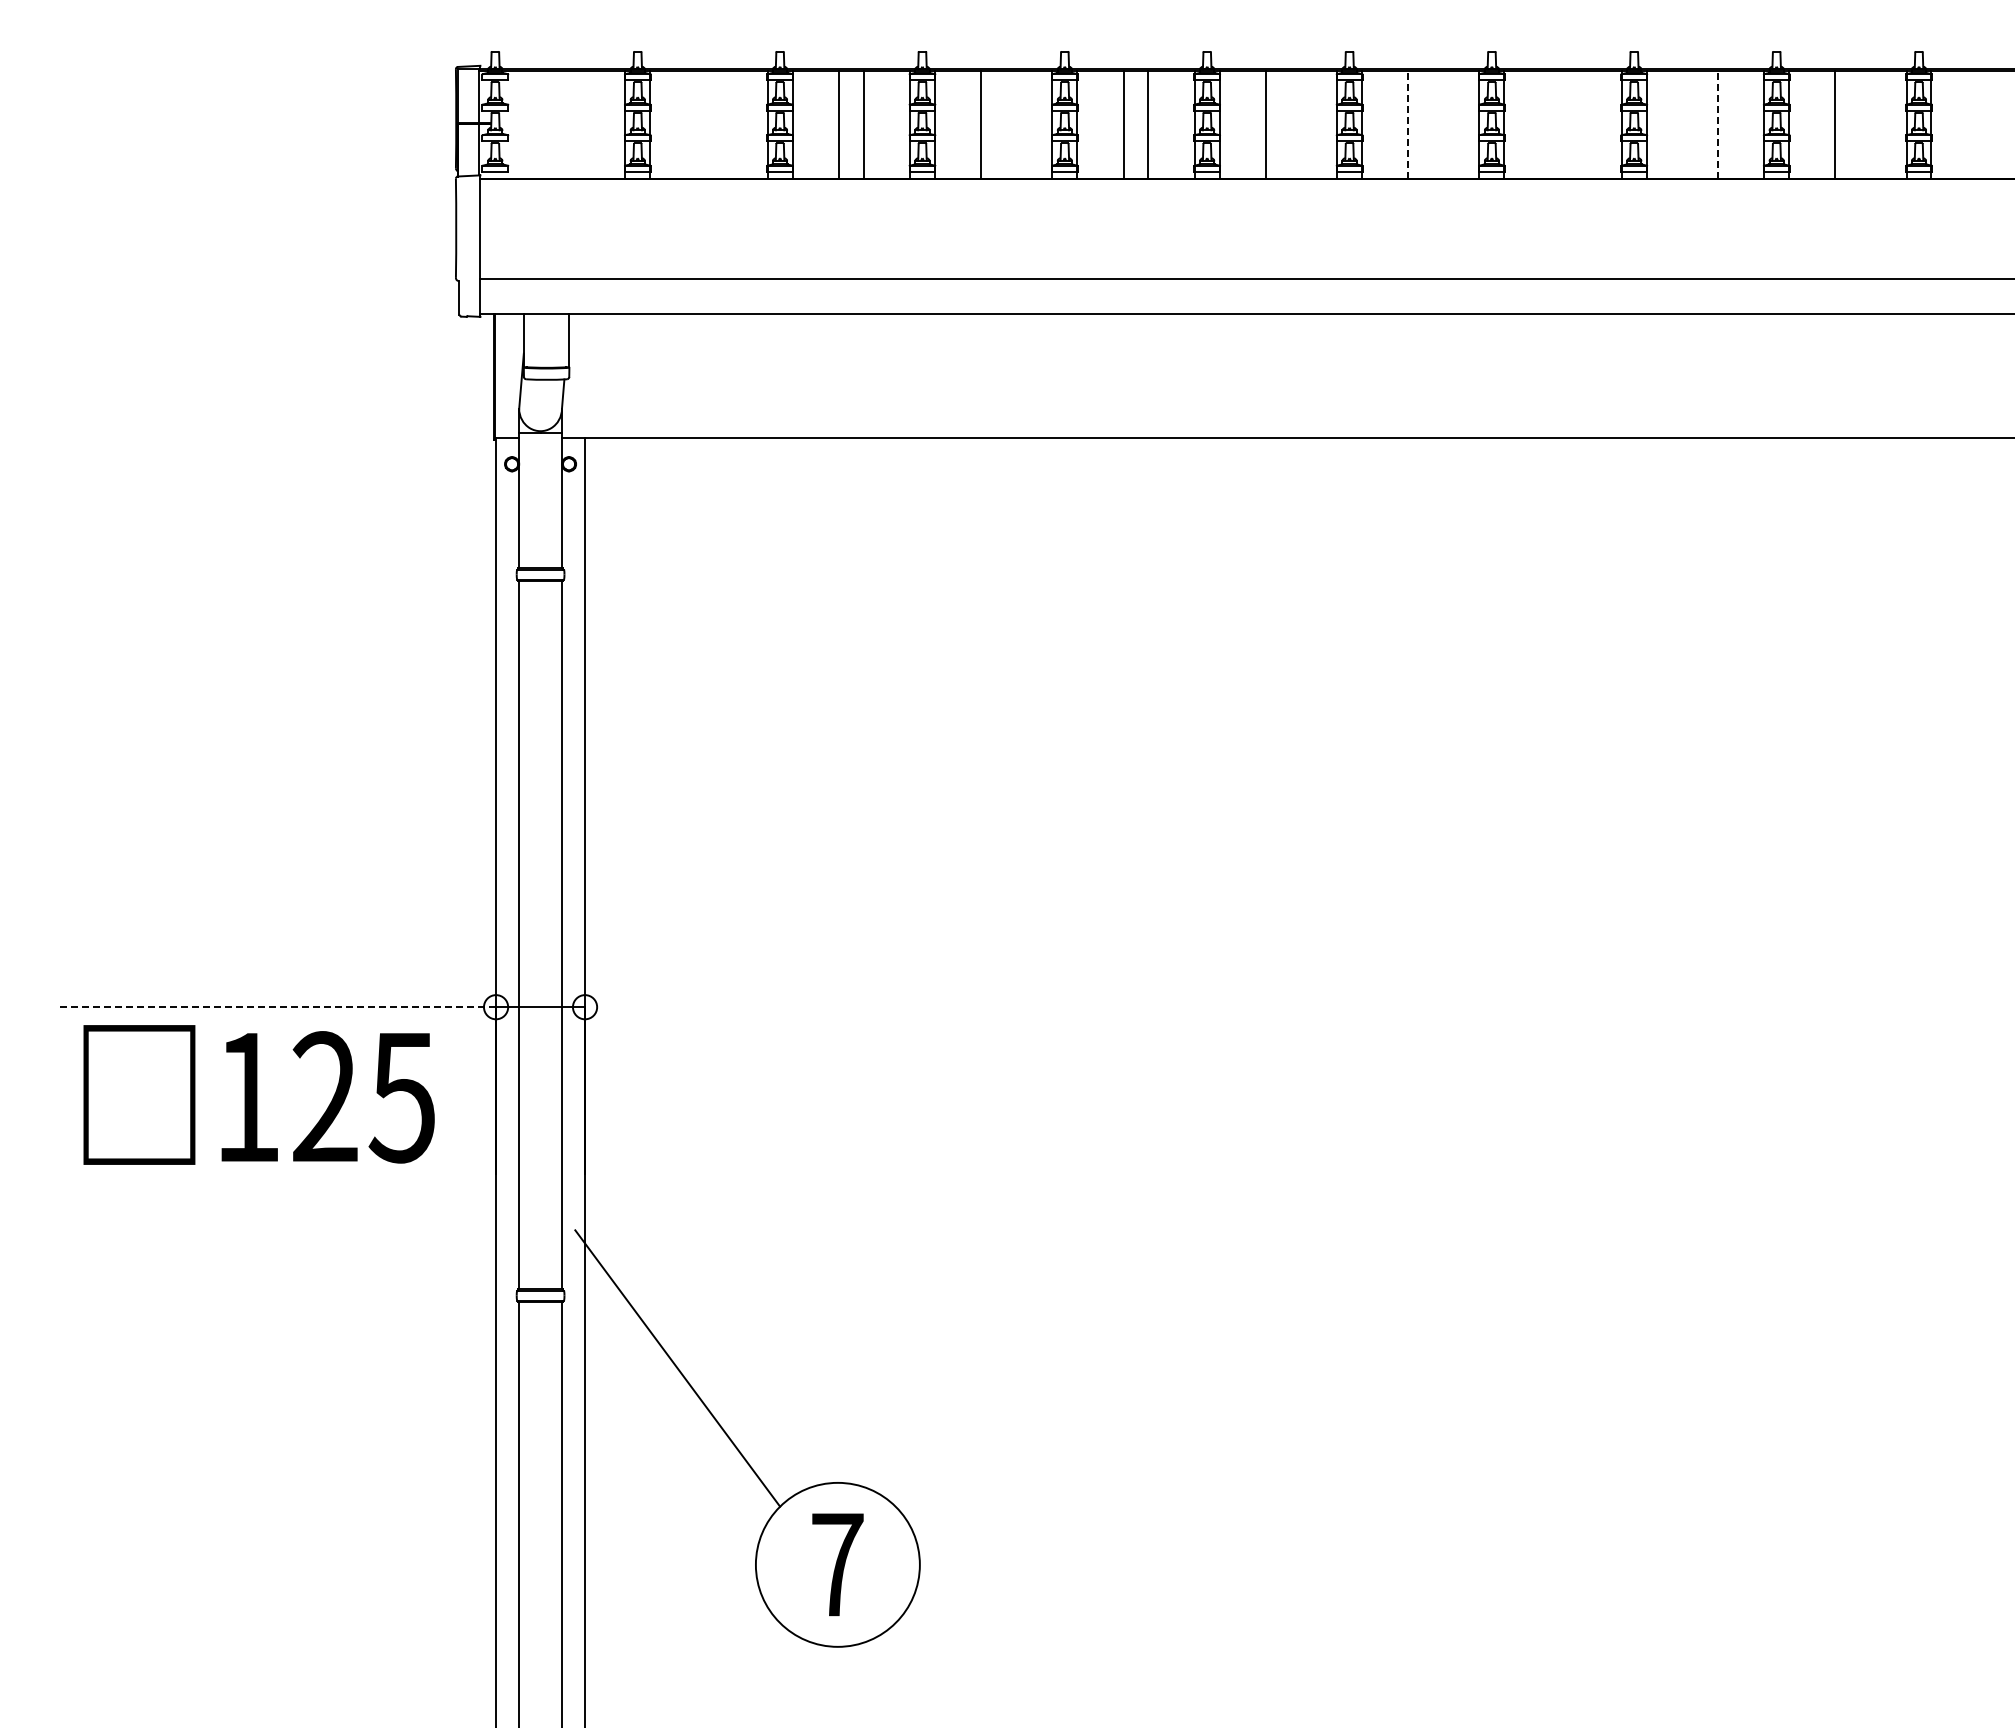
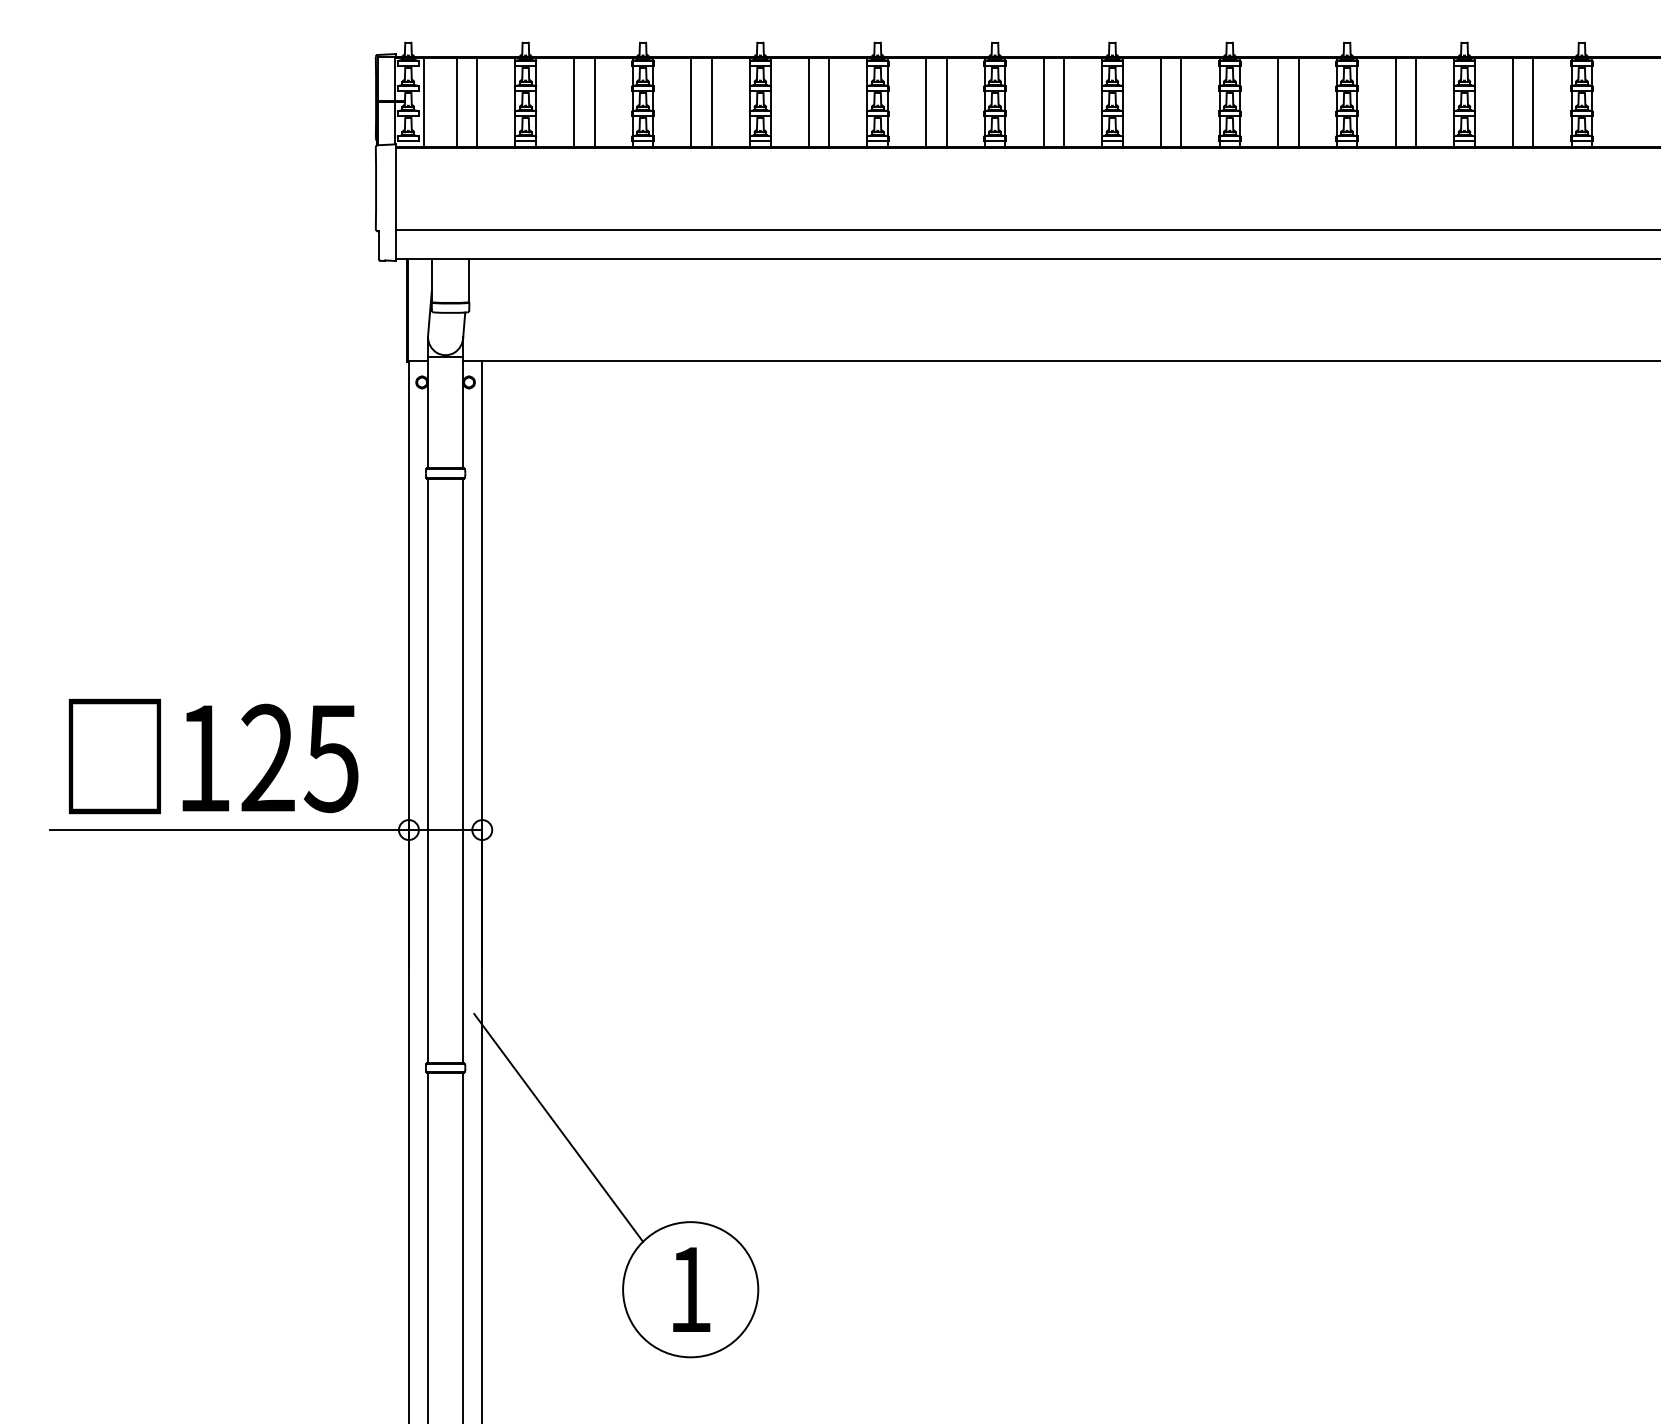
line: (514, 124) -> (424, 102), added
line: (554, 124) -> (457, 102), added
line: (579, 124) -> (477, 102), added
line: (696, 124) -> (574, 102), added
line: (721, 124) -> (594, 102), added
line: (1006, 124) -> (829, 102), added
line: (1290, 124) -> (1063, 102), added
line: (1408, 124) -> (1161, 102), dashed -> solid
line: (1433, 124) -> (1181, 102), added
line: (1550, 124) -> (1278, 102), added
line: (1575, 124) -> (1298, 102), added
line: (1693, 124) -> (1395, 102), added
line: (1717, 124) -> (1415, 102), dashed -> solid
line: (1860, 124) -> (1533, 102), added
line: (278, 1007) -> (229, 830), dashed -> solid
text: (258, 1094) -> (213, 756), moved
text: (837, 1564) -> (690, 1289), 7 -> 1

